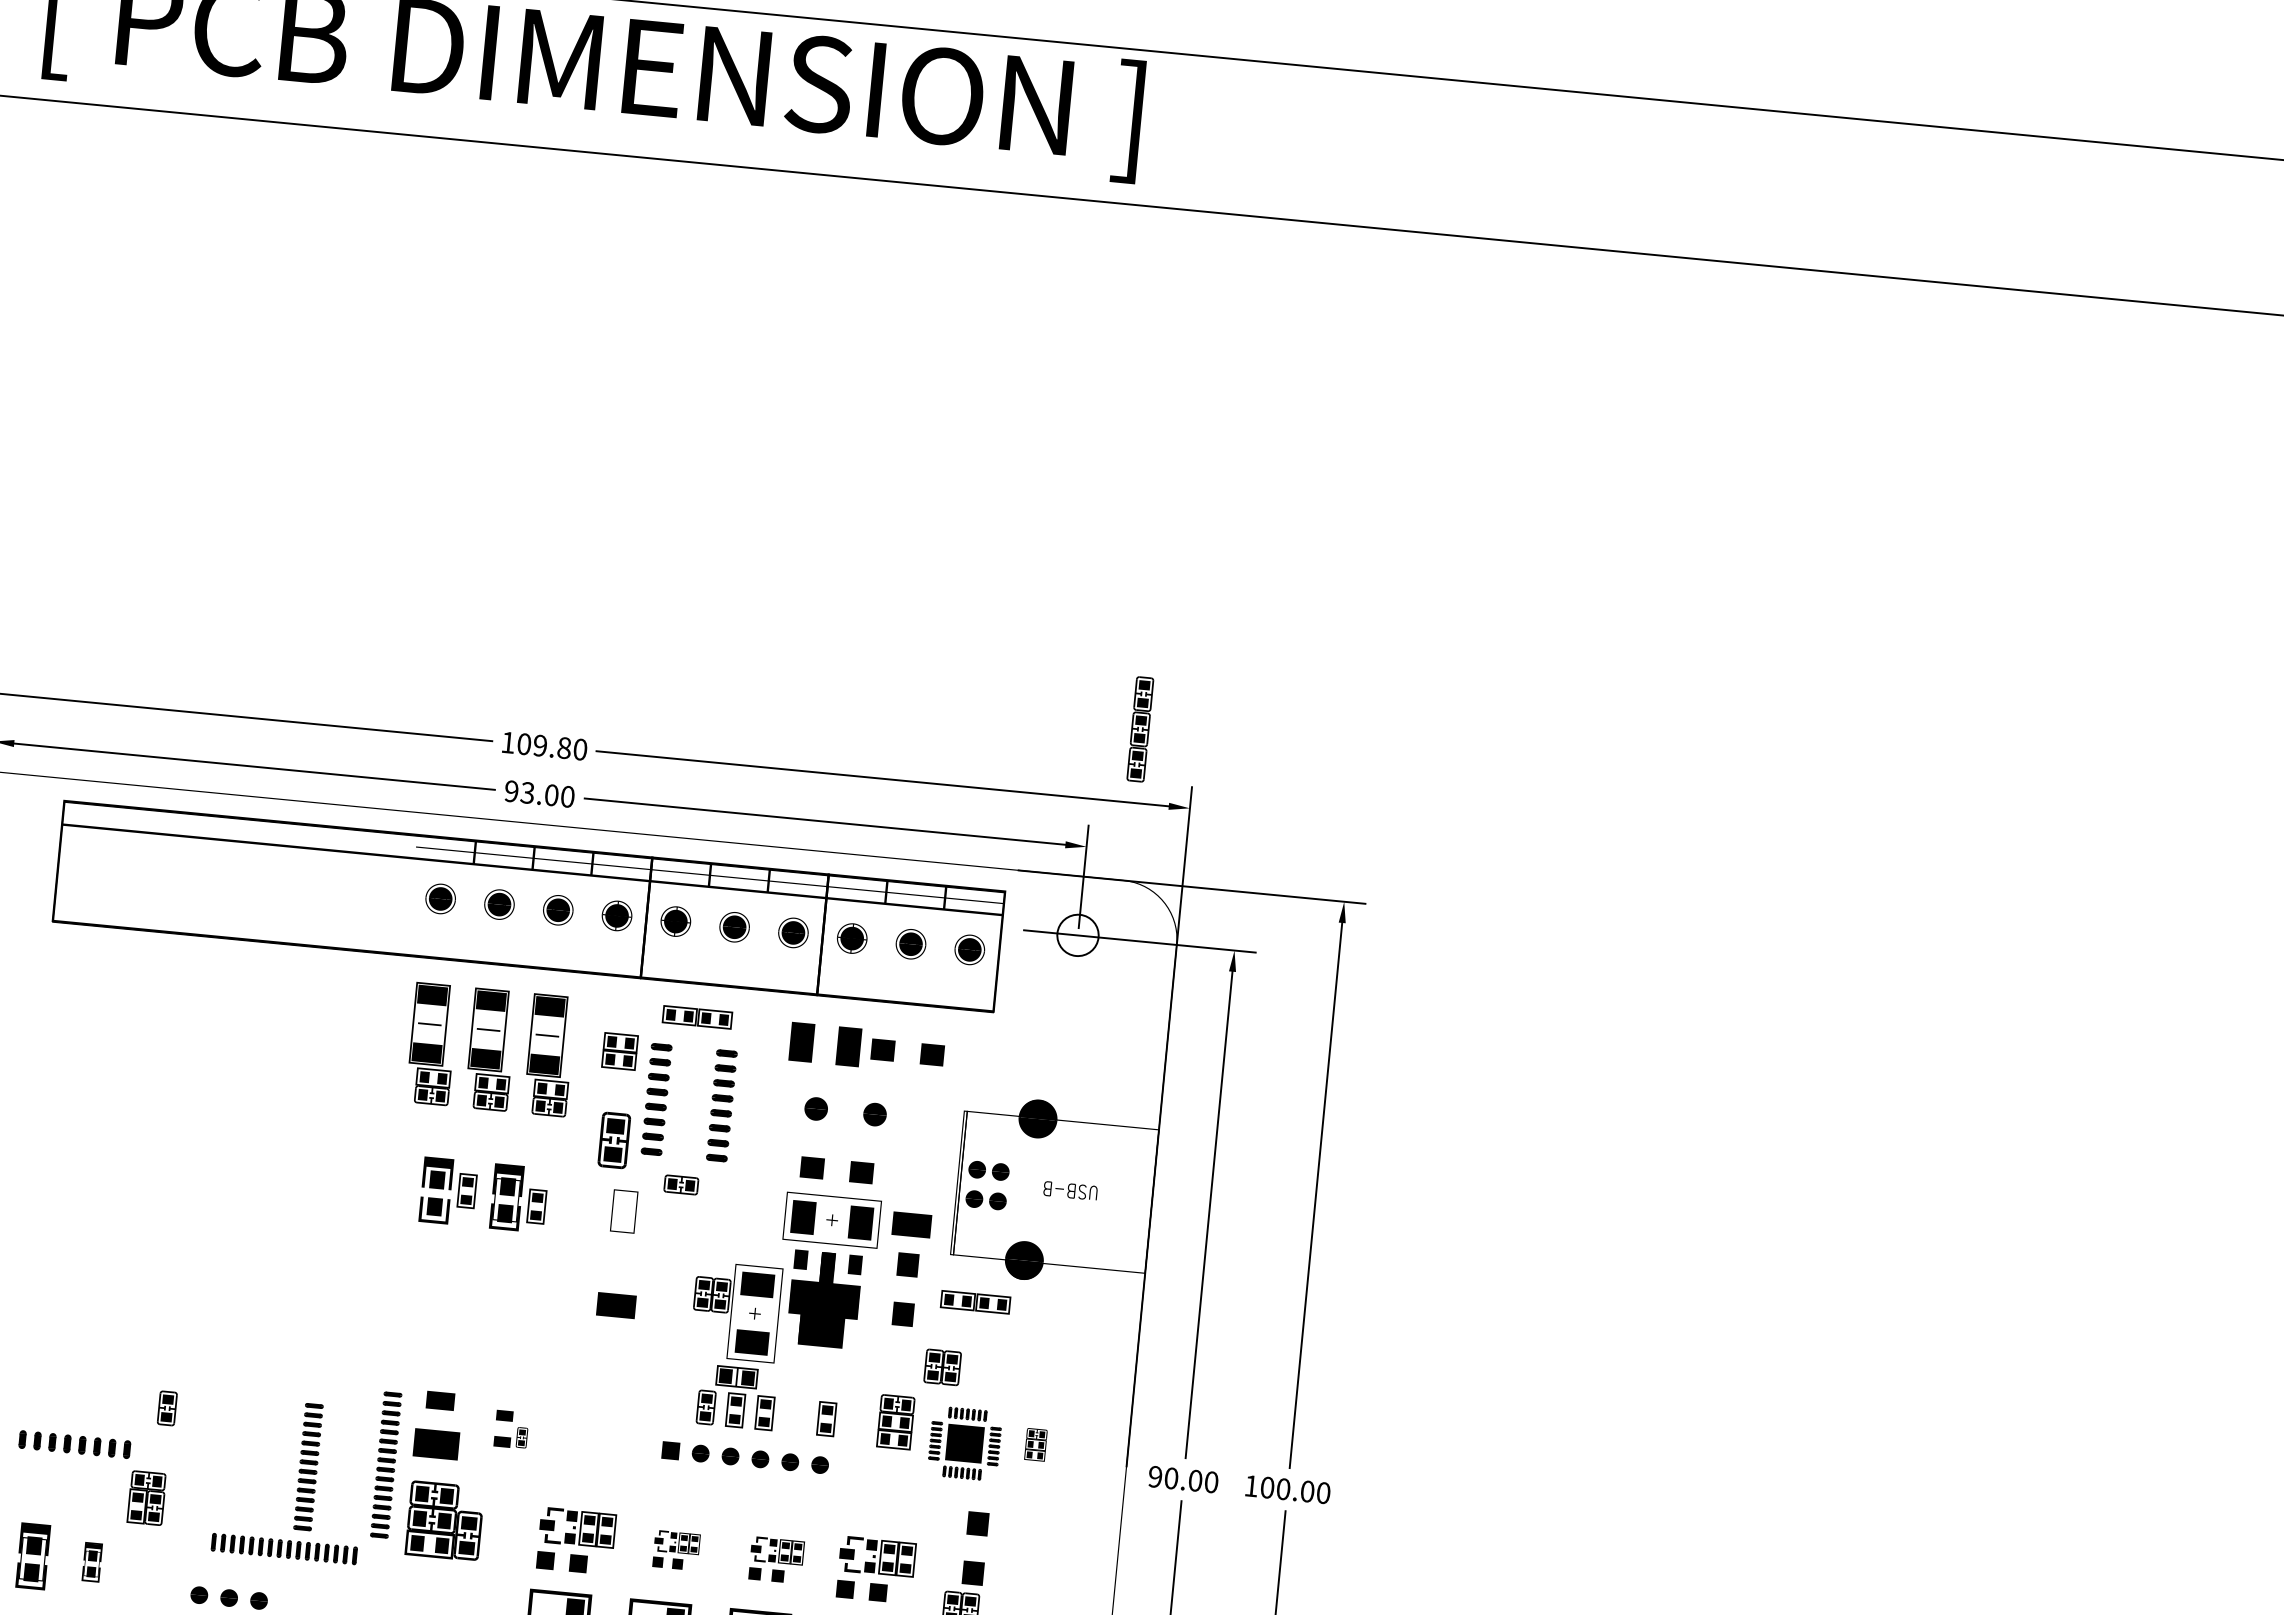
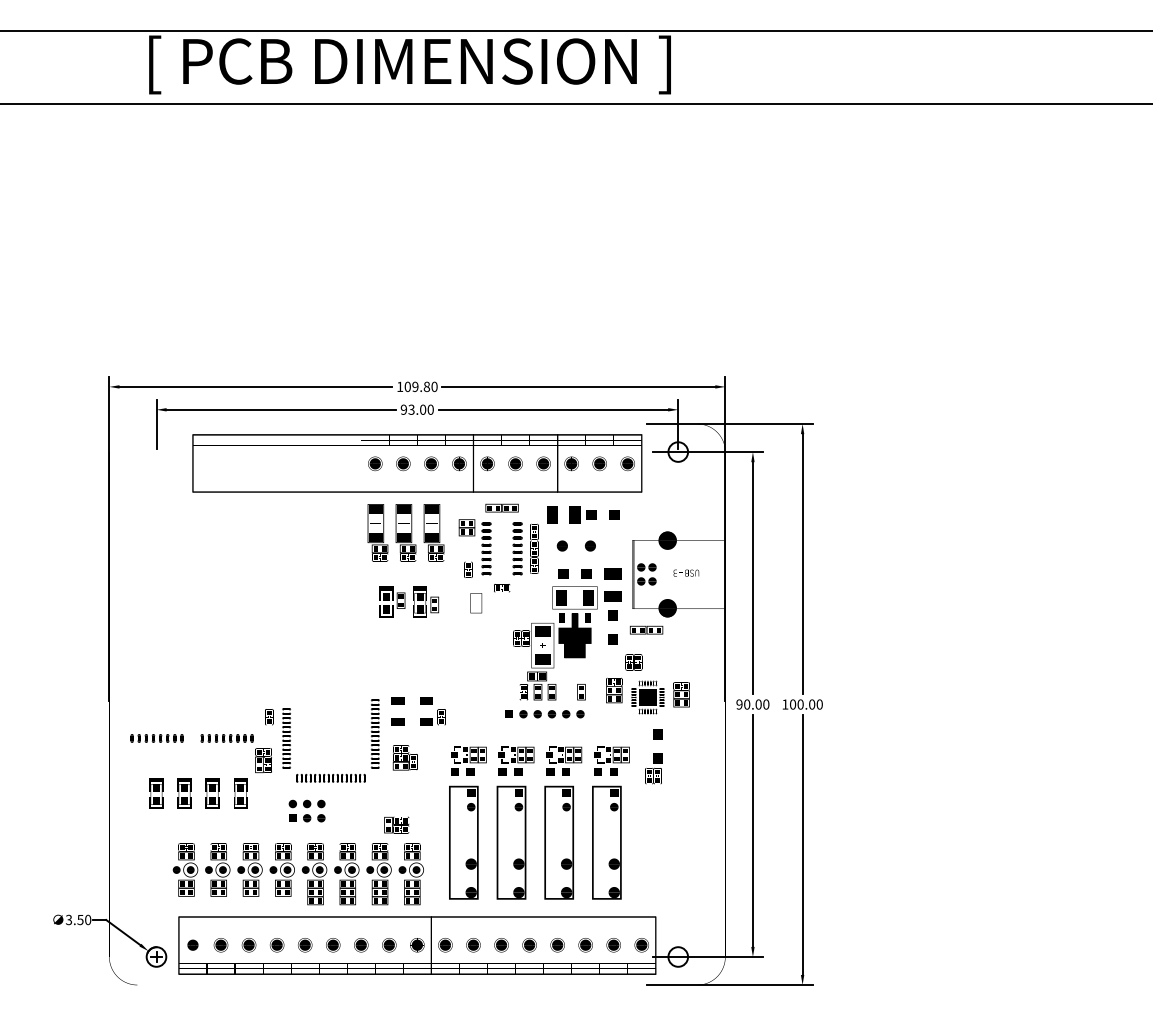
part: (1140, 728) -> (534, 548), moved
part: (614, 1139) -> (468, 569), size x0.62
part: (615, 1304) -> (612, 573), moved
part: (510, 1429) -> (432, 711), size x1.67
part: (435, 1443) -> (397, 721), size x0.62
part: (1035, 1444) -> (681, 694), size x1.67
part: (308, 1467) -> (286, 738), moved
part: (442, 1520) -> (404, 757), size x0.71
part: (676, 1549) -> (516, 760), size x1.67
part: (777, 1558) -> (564, 760), size x1.43
part: (91, 1562) -> (240, 793), size x1.67

